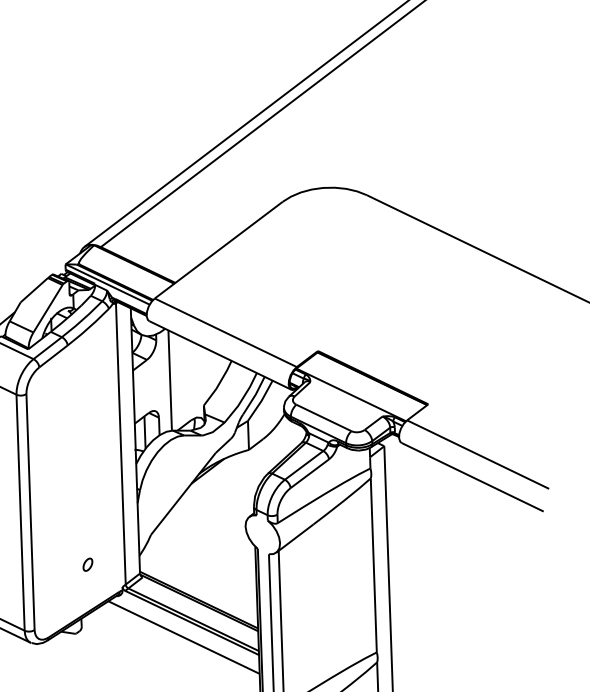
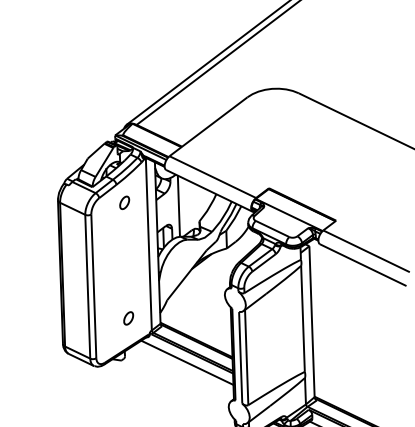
part: (80, 374) -> (124, 202), added
part: (87, 564) -> (128, 318), size x1.67

